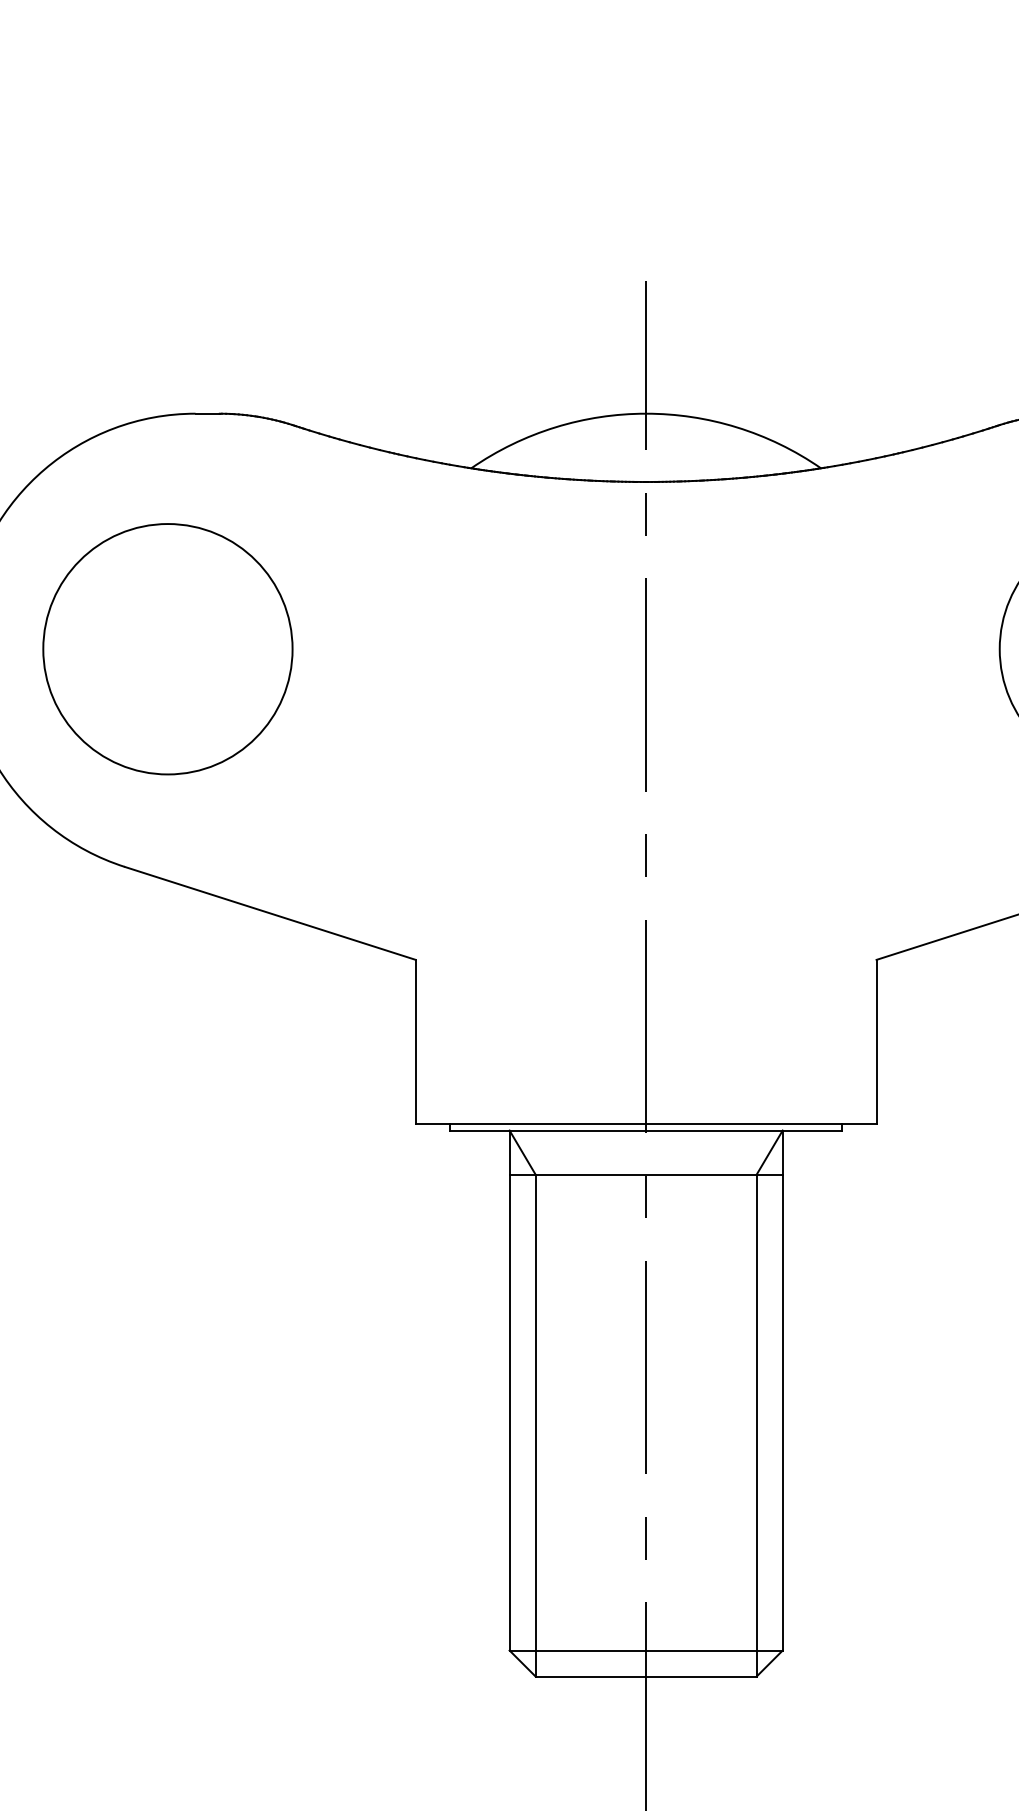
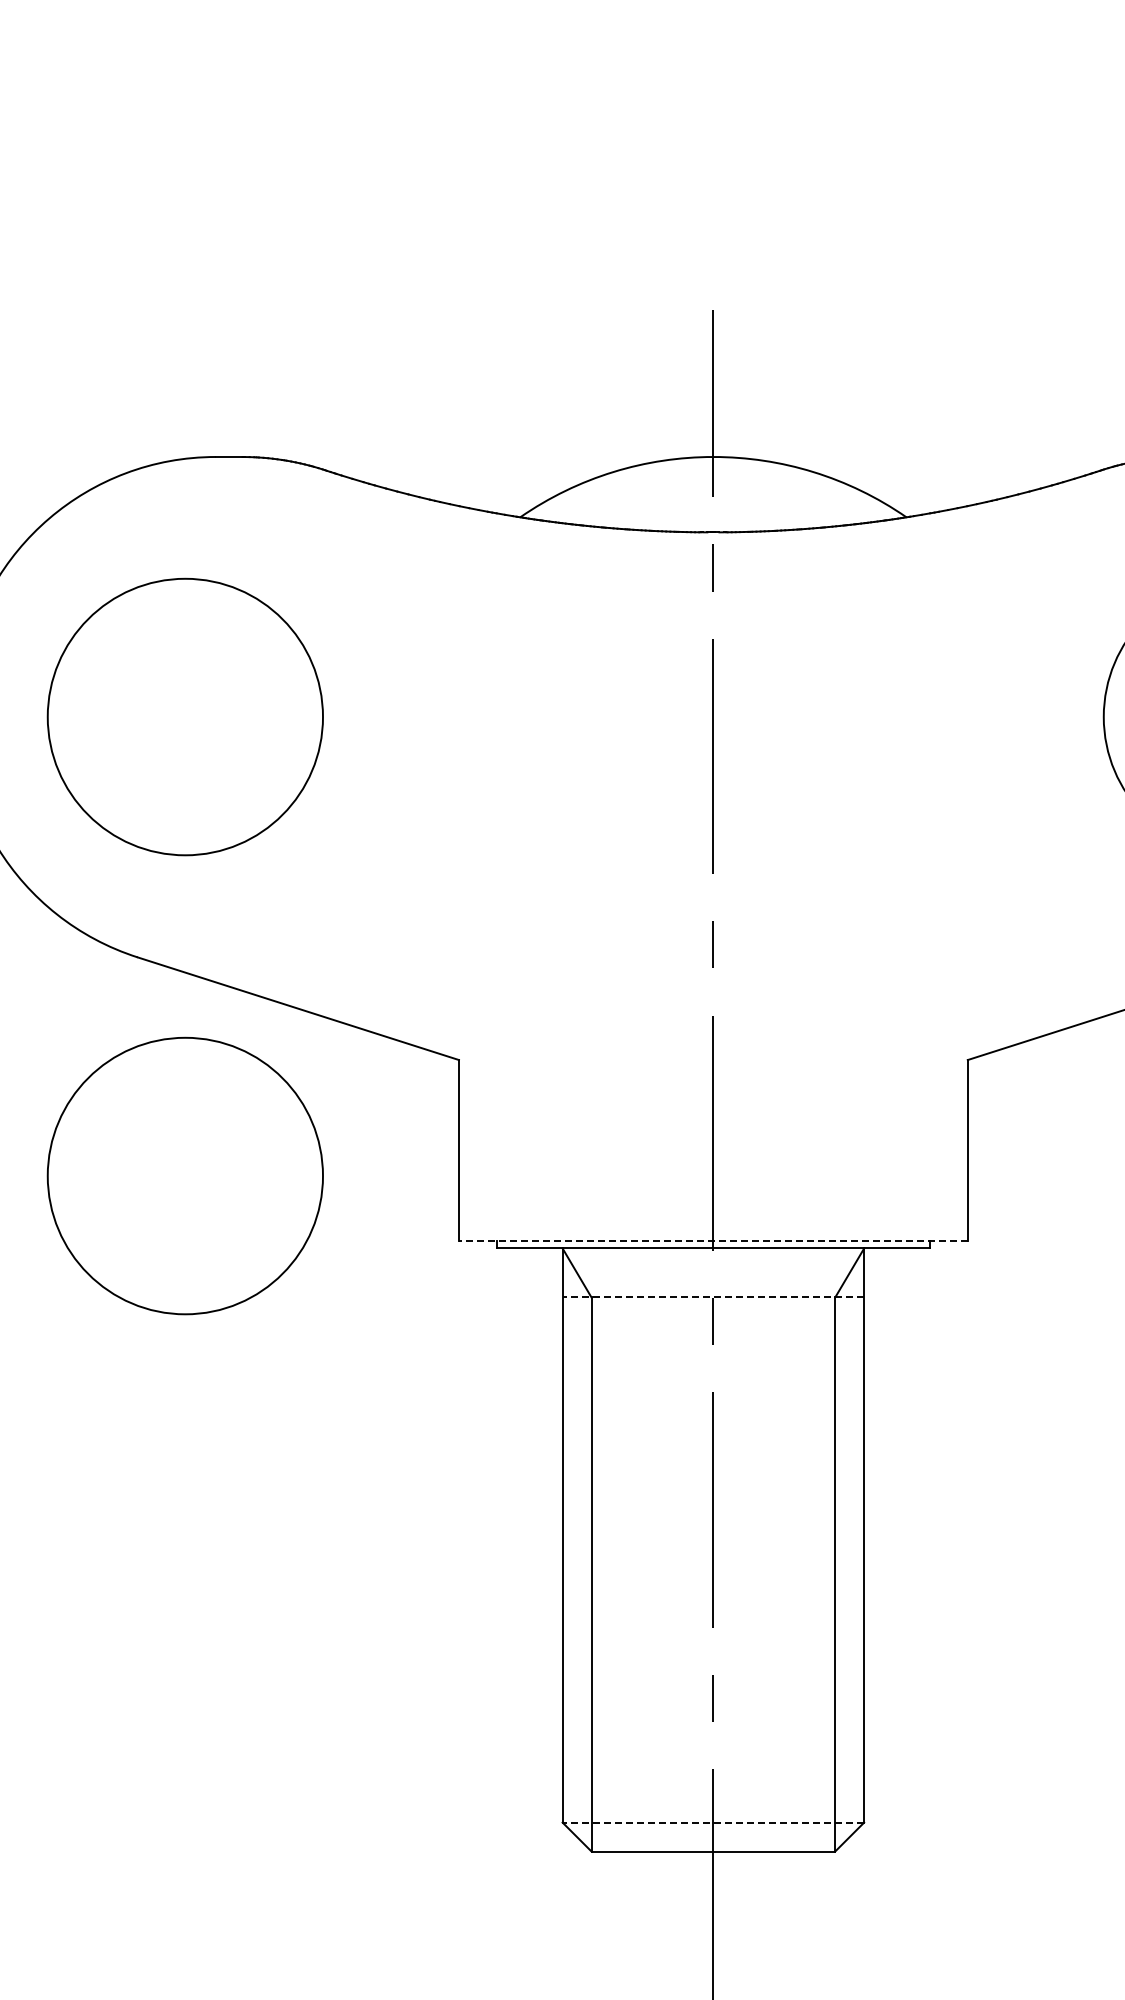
part: (167, 1064) -> (184, 1175), added
line: (645, 1123) -> (712, 1240), solid -> dashed
line: (646, 1174) -> (713, 1297), solid -> dashed
line: (646, 1650) -> (713, 1822), solid -> dashed

